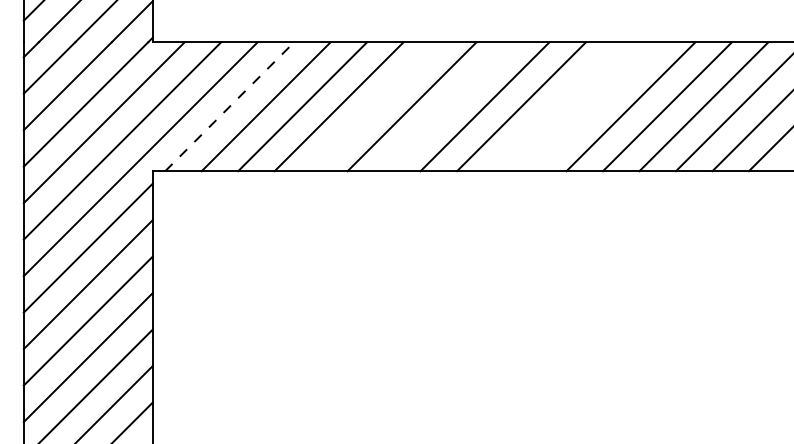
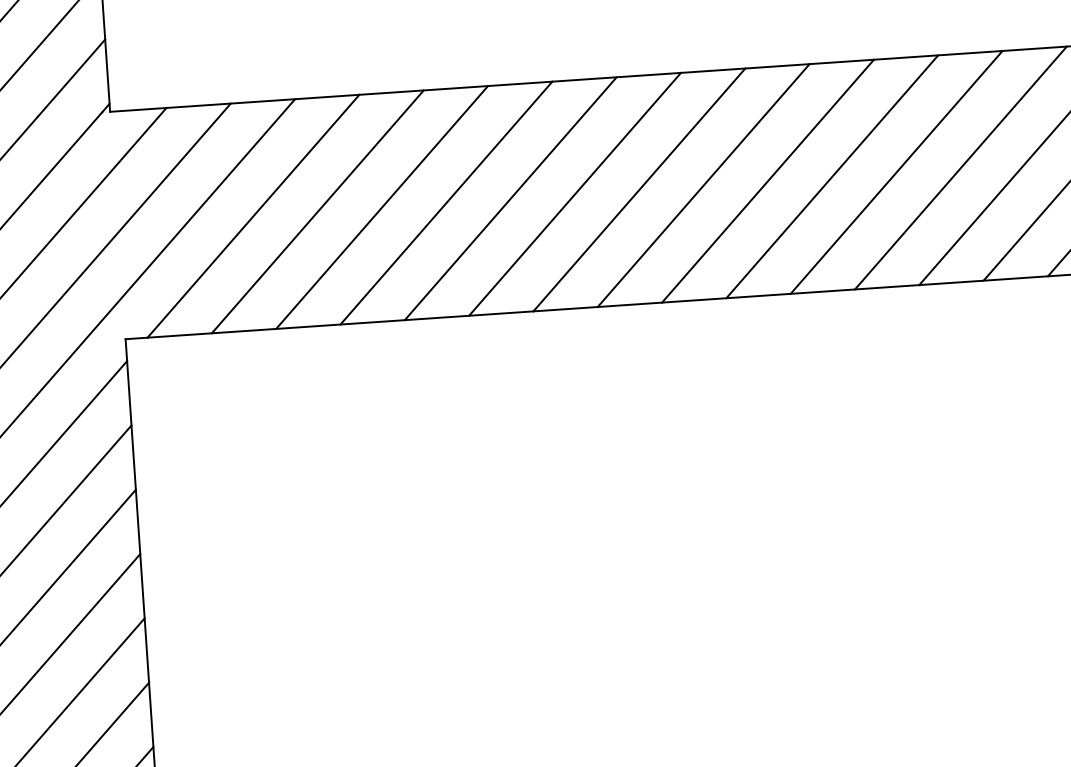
line: (230, 106) -> (254, 215), dashed -> solid
line: (375, 106) -> (510, 198), added
line: (448, 106) -> (639, 189), added
line: (557, 106) -> (831, 176), added
line: (594, 106) -> (896, 172), added

